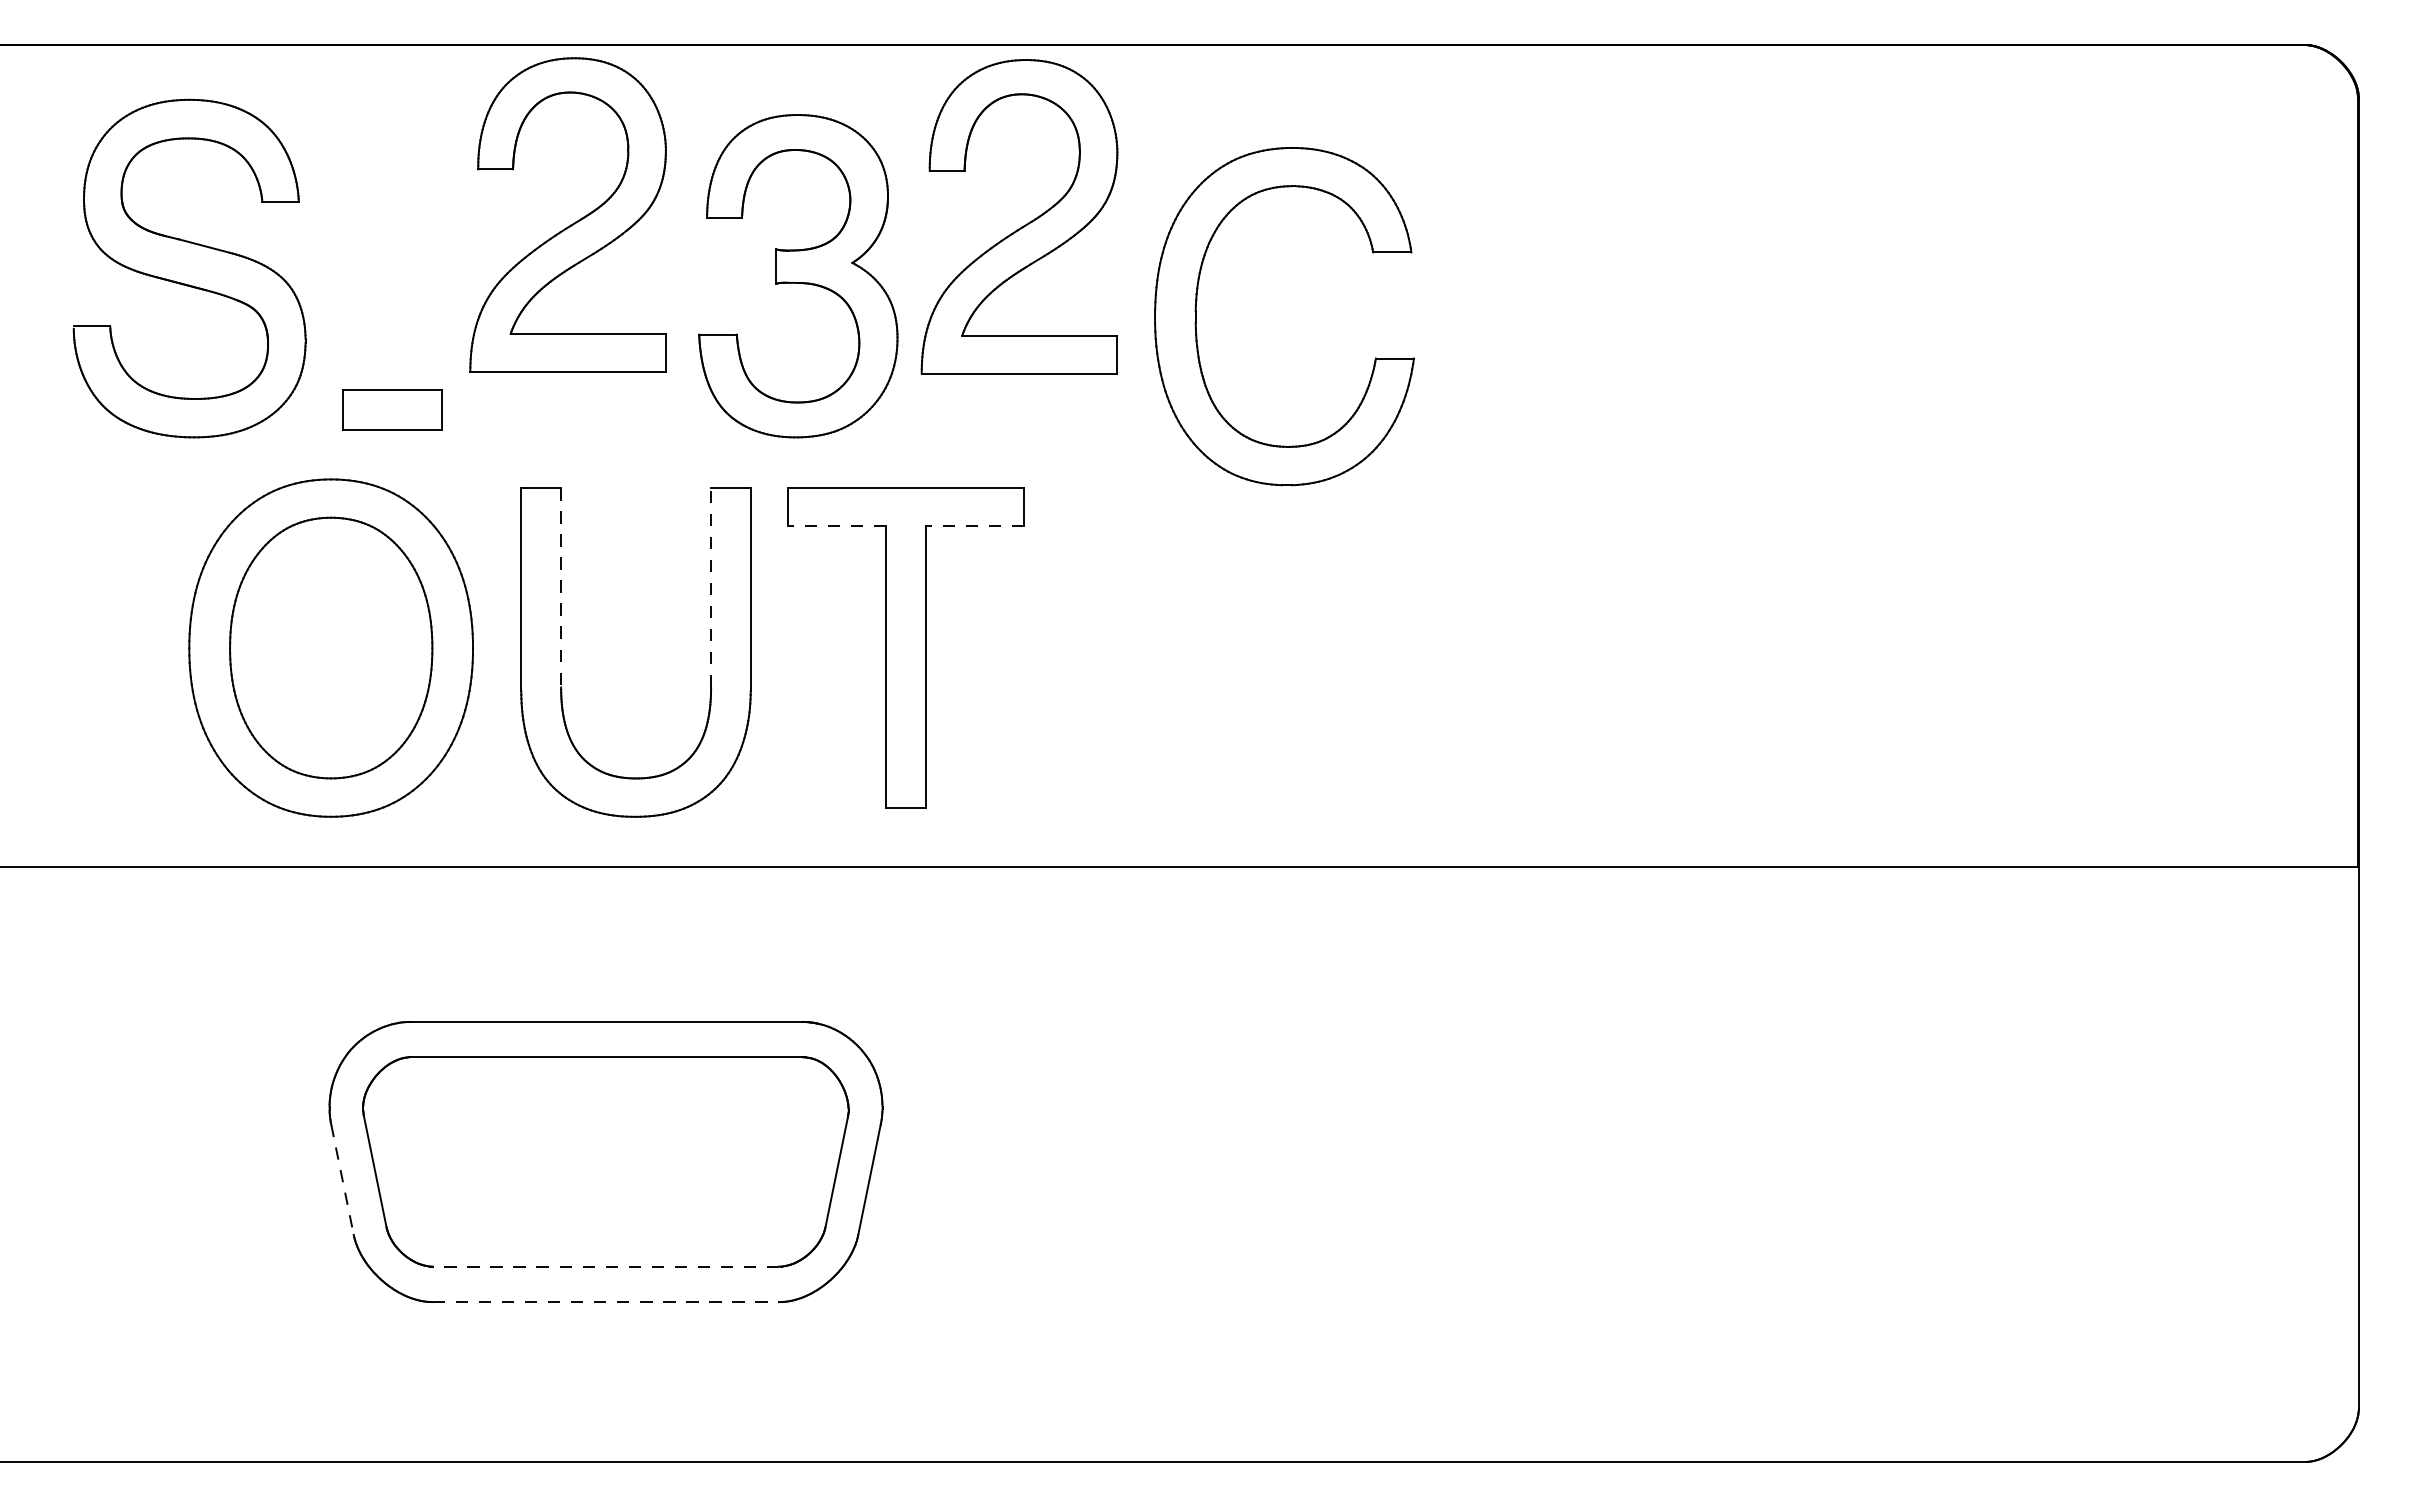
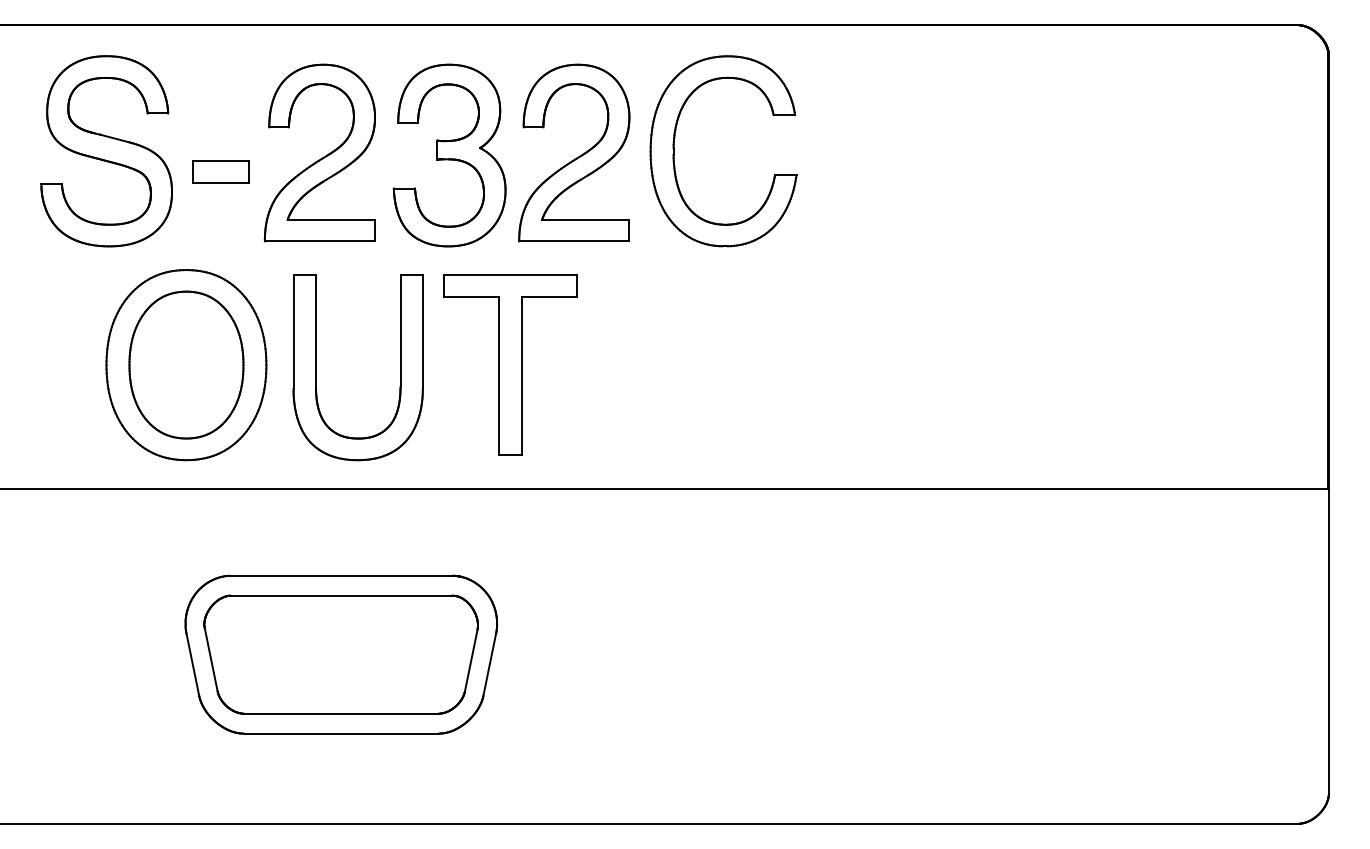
part: (567, 213) -> (319, 152), moved
part: (1019, 215) -> (574, 152), moved
part: (1197, 316) -> (674, 151), moved
part: (391, 409) -> (220, 171), moved
line: (837, 526) -> (471, 296), dashed -> solid
line: (975, 526) -> (549, 296), dashed -> solid
line: (711, 586) -> (400, 330), dashed -> solid
line: (561, 588) -> (316, 331), dashed -> solid
line: (341, 1179) -> (192, 664), dashed -> solid
line: (606, 1266) -> (341, 713), dashed -> solid
line: (606, 1301) -> (341, 733), dashed -> solid

